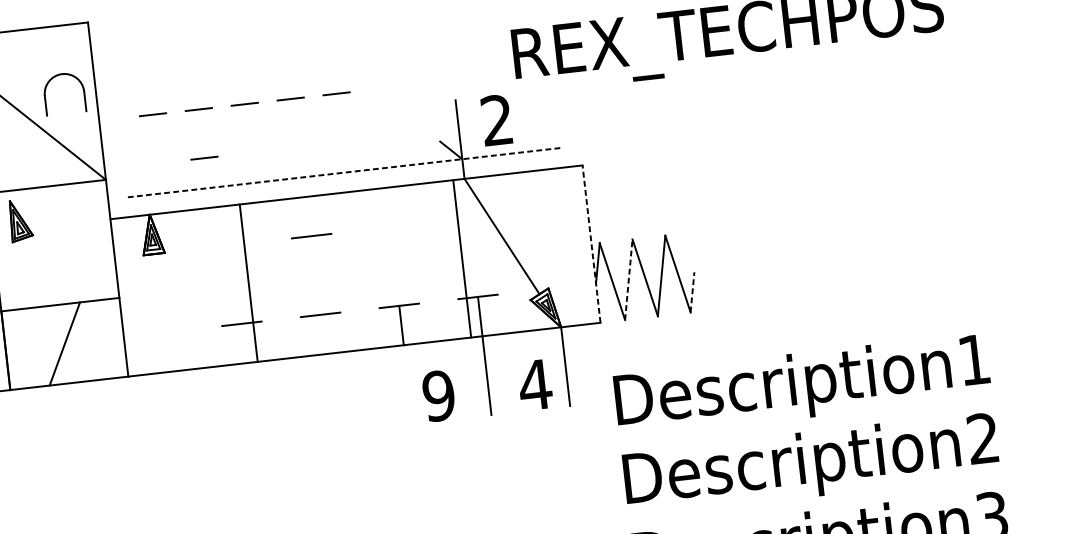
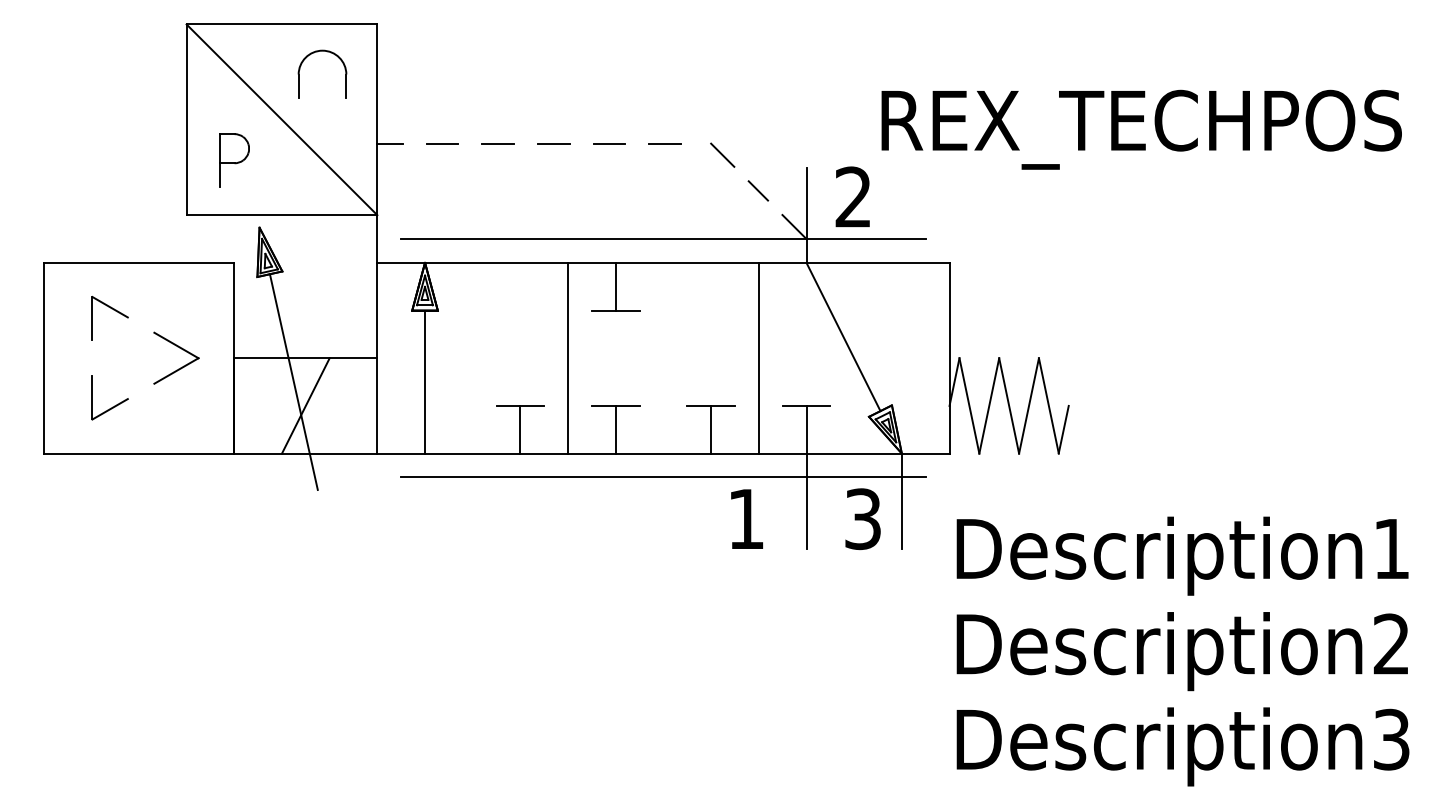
part: (55, 77) -> (314, 53), moved
line: (385, 97) -> (722, 154), added
line: (109, 119) -> (389, 143), added
line: (418, 123) -> (758, 190), added
line: (203, 158) -> (497, 202), removed
line: (344, 173) -> (663, 239), dashed -> solid
line: (309, 216) -> (615, 286), added
line: (591, 243) -> (949, 357), dashed -> solid
line: (461, 258) -> (758, 357), moved
line: (628, 279) -> (989, 405), dashed -> solid
line: (249, 282) -> (568, 357), moved
line: (692, 292) -> (1063, 429), dashed -> solid
line: (161, 312) -> (425, 381), added
line: (52, 325) -> (293, 381), added
line: (322, 334) -> (615, 429), added
line: (244, 343) -> (520, 429), added
line: (366, 369) -> (663, 477), added
text: (534, 385) -> (862, 519), 4 -> 3
text: (438, 396) -> (745, 519), 9 -> 1

